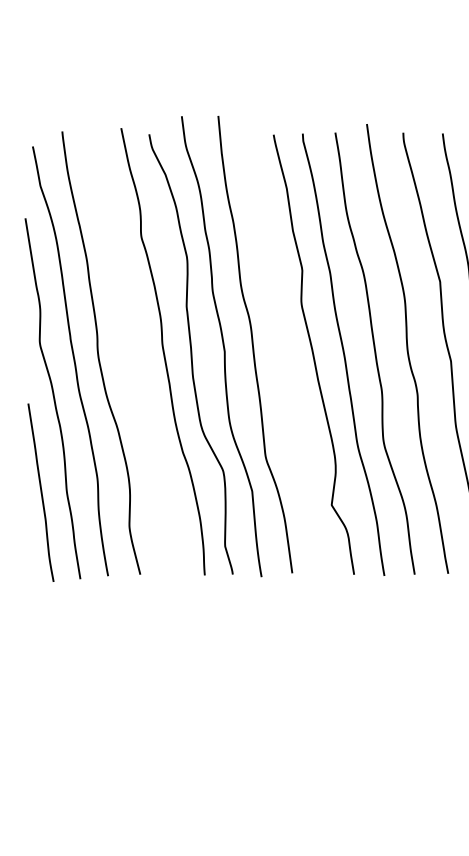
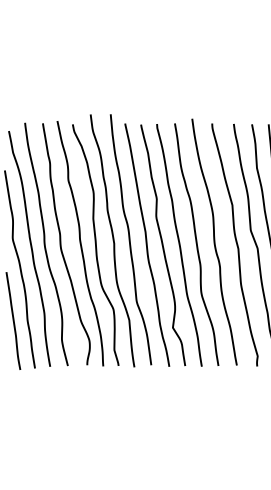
curve: (128, 353) -> (61, 244), added
curve: (285, 353) -> (147, 244), added

